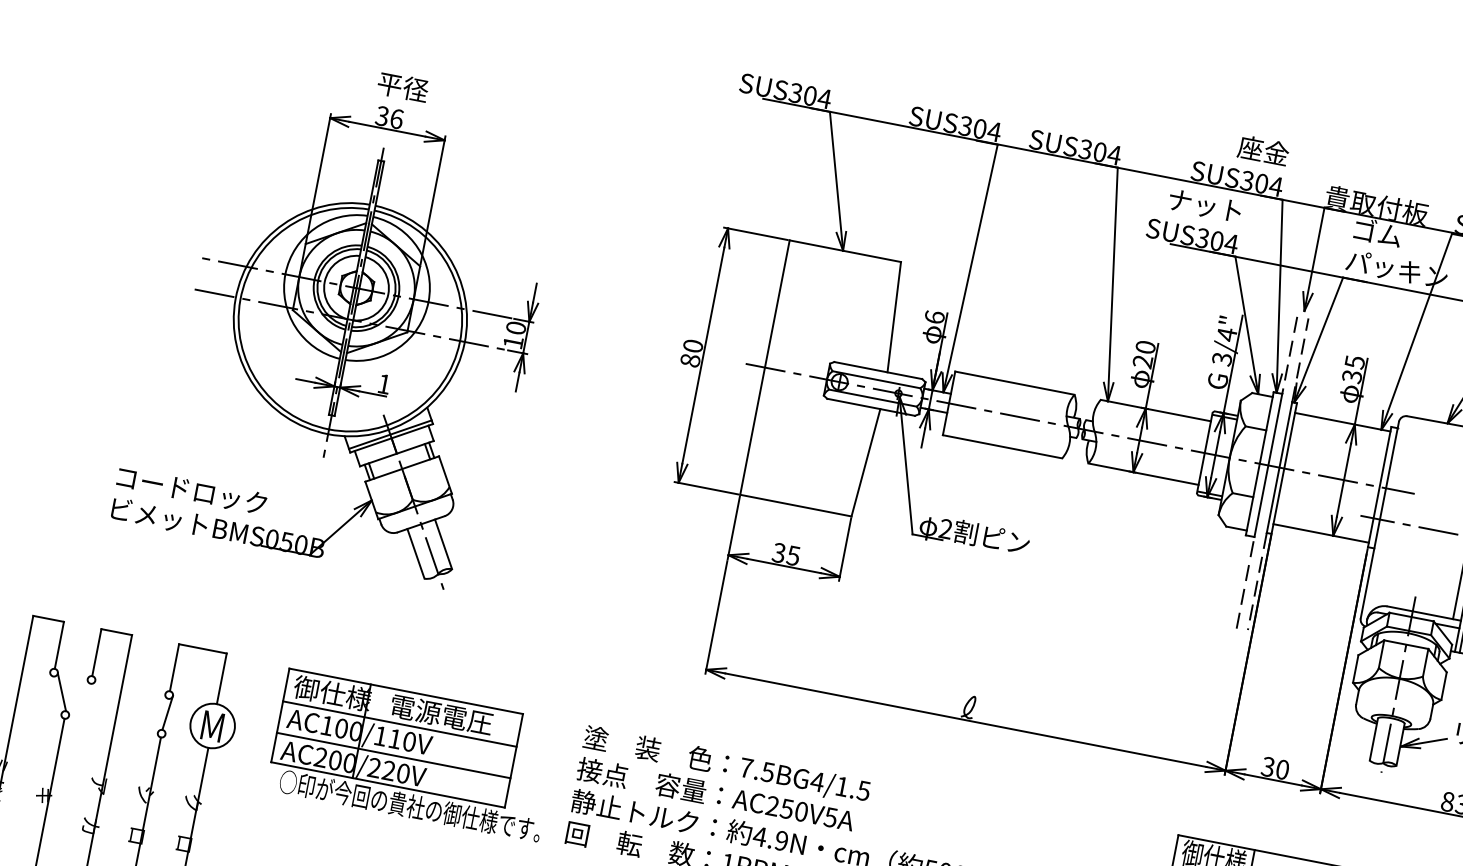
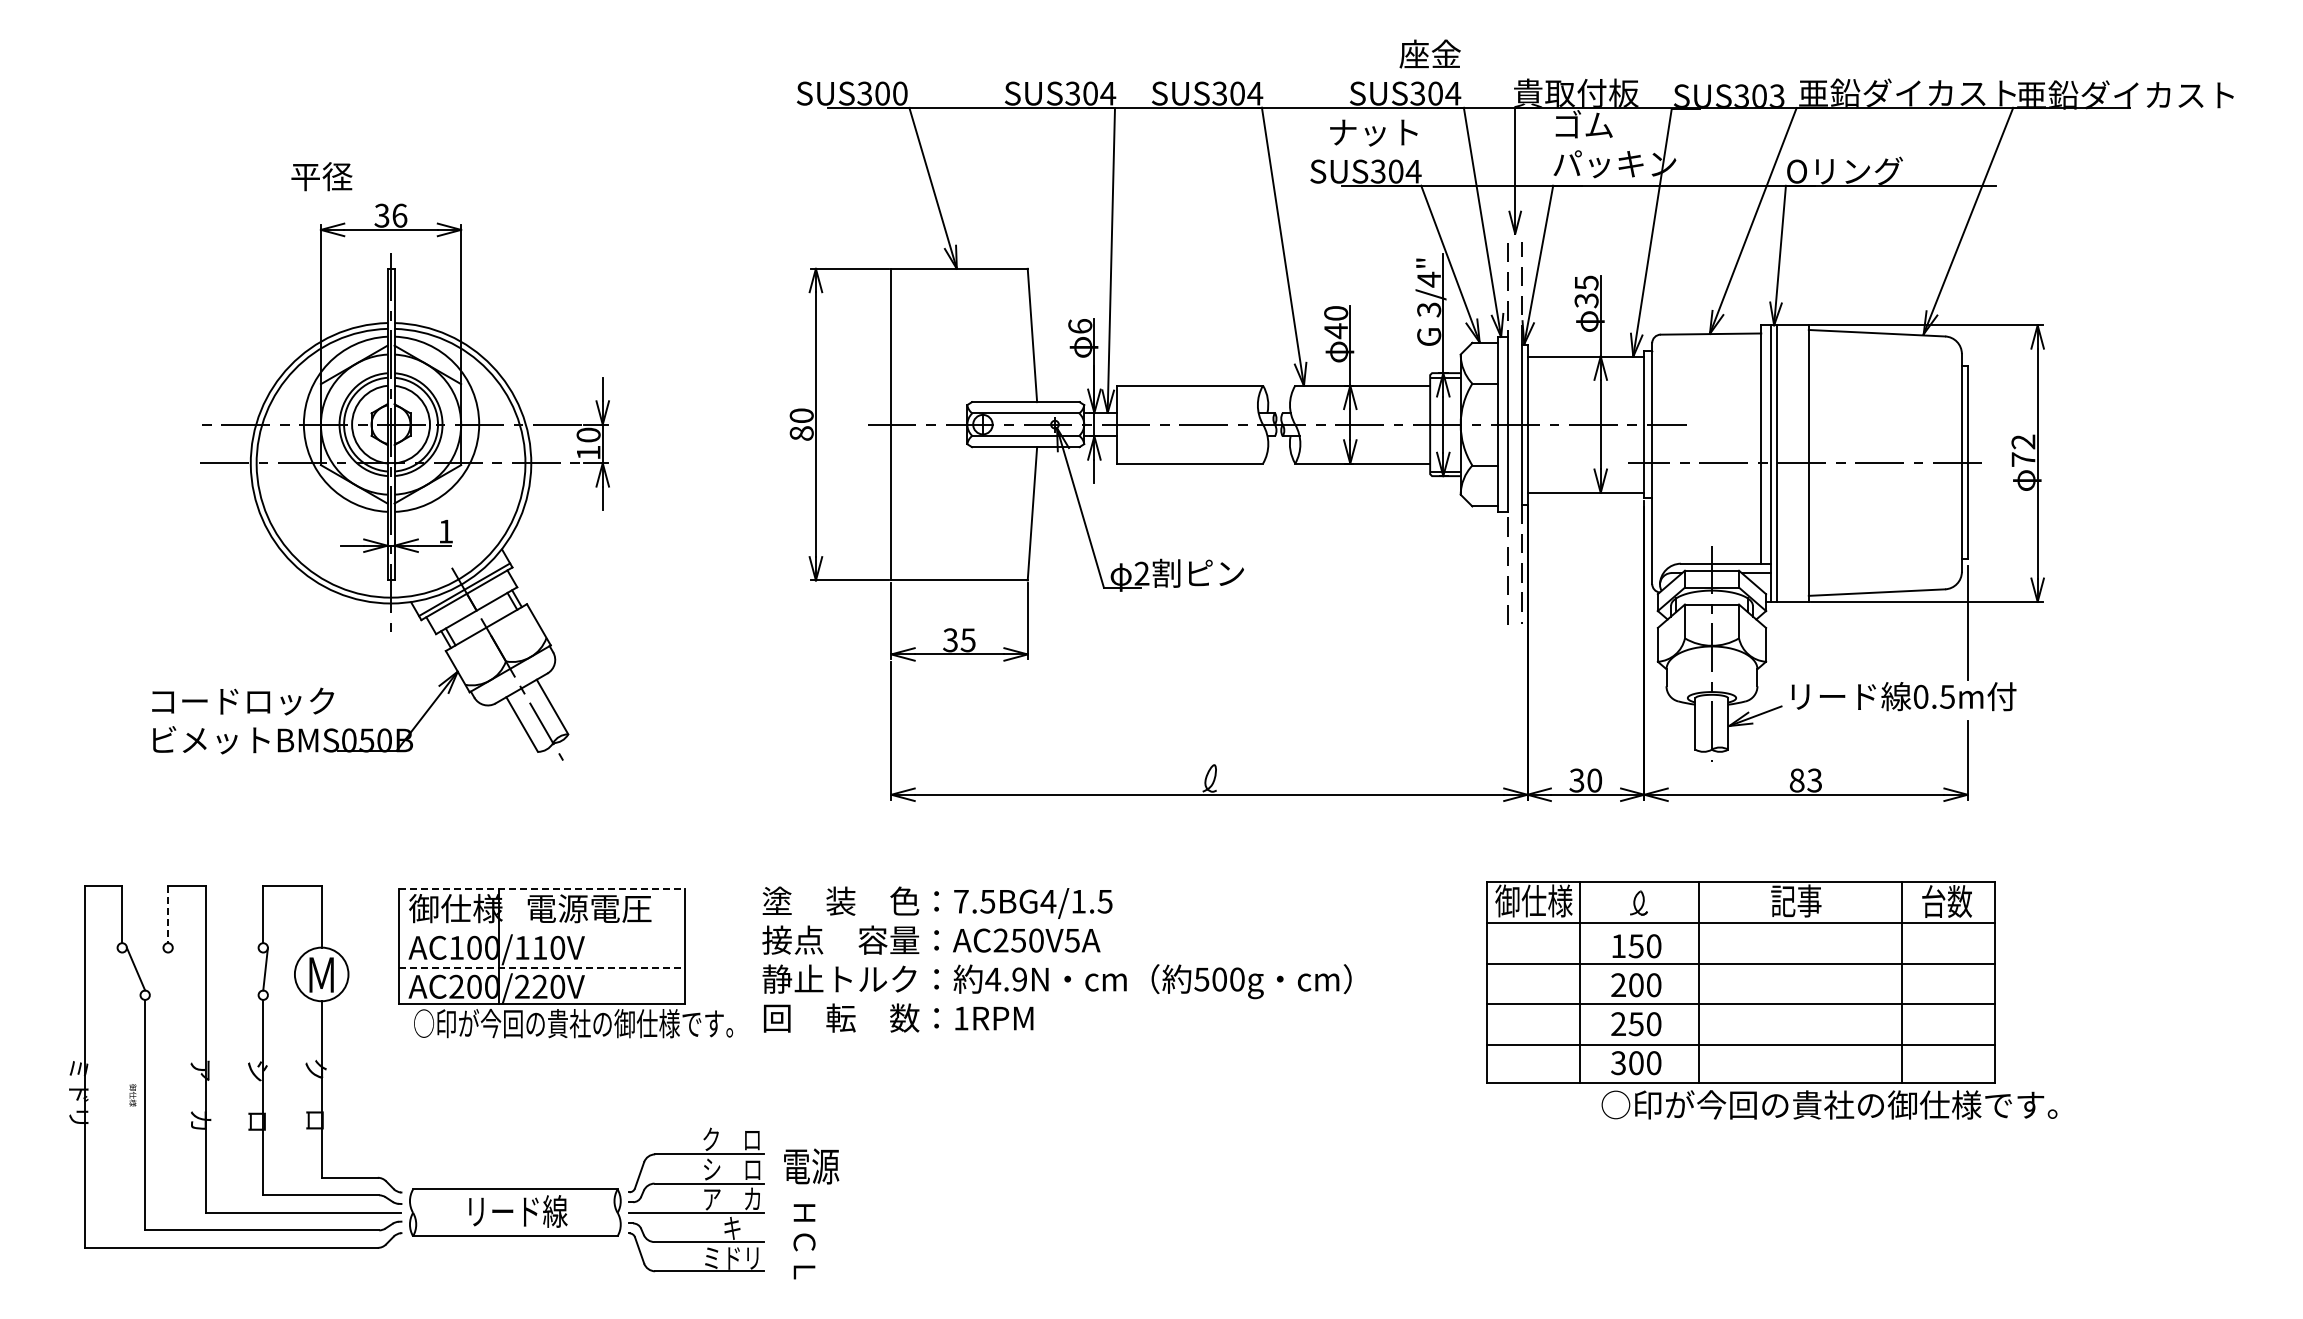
text: (402, 86) -> (321, 176), moved
text: (824, 98) -> (900, 93), SUS304 -> SUS300
text: (1142, 362) -> (1335, 331), 20 -> 40
line: (97, 652) -> (168, 914), solid -> dashed
line: (406, 691) -> (542, 889), solid -> dashed
line: (400, 724) -> (542, 929), removed
line: (394, 755) -> (542, 967), solid -> dashed
text: (43, 795) -> (138, 1095), キ -> 御仕様

